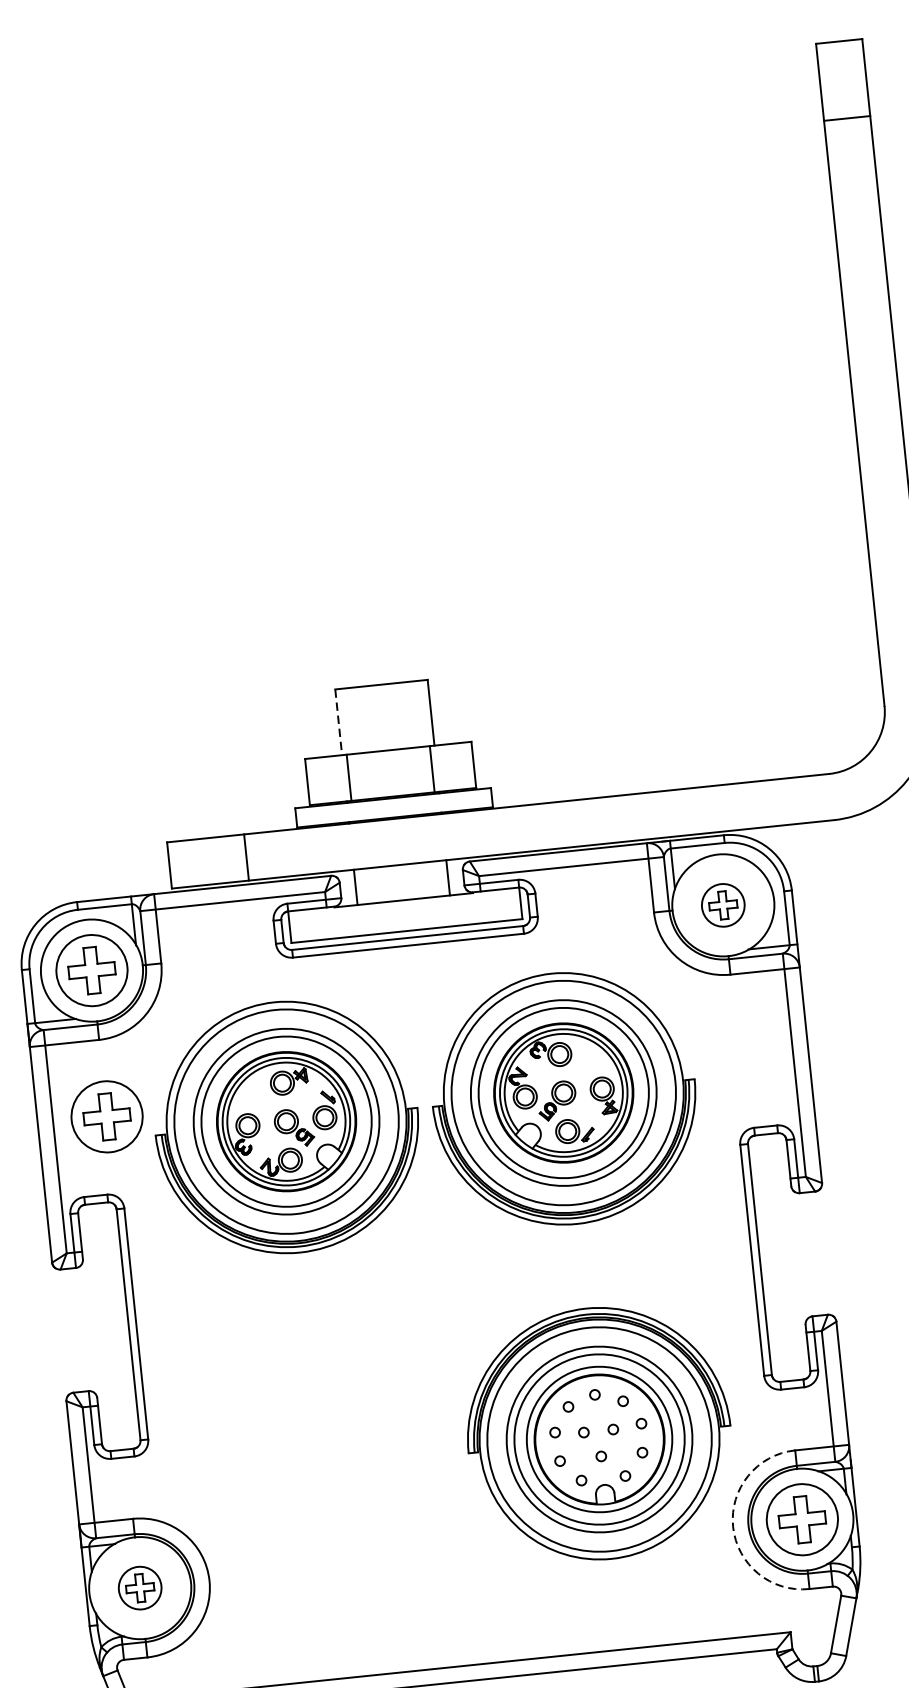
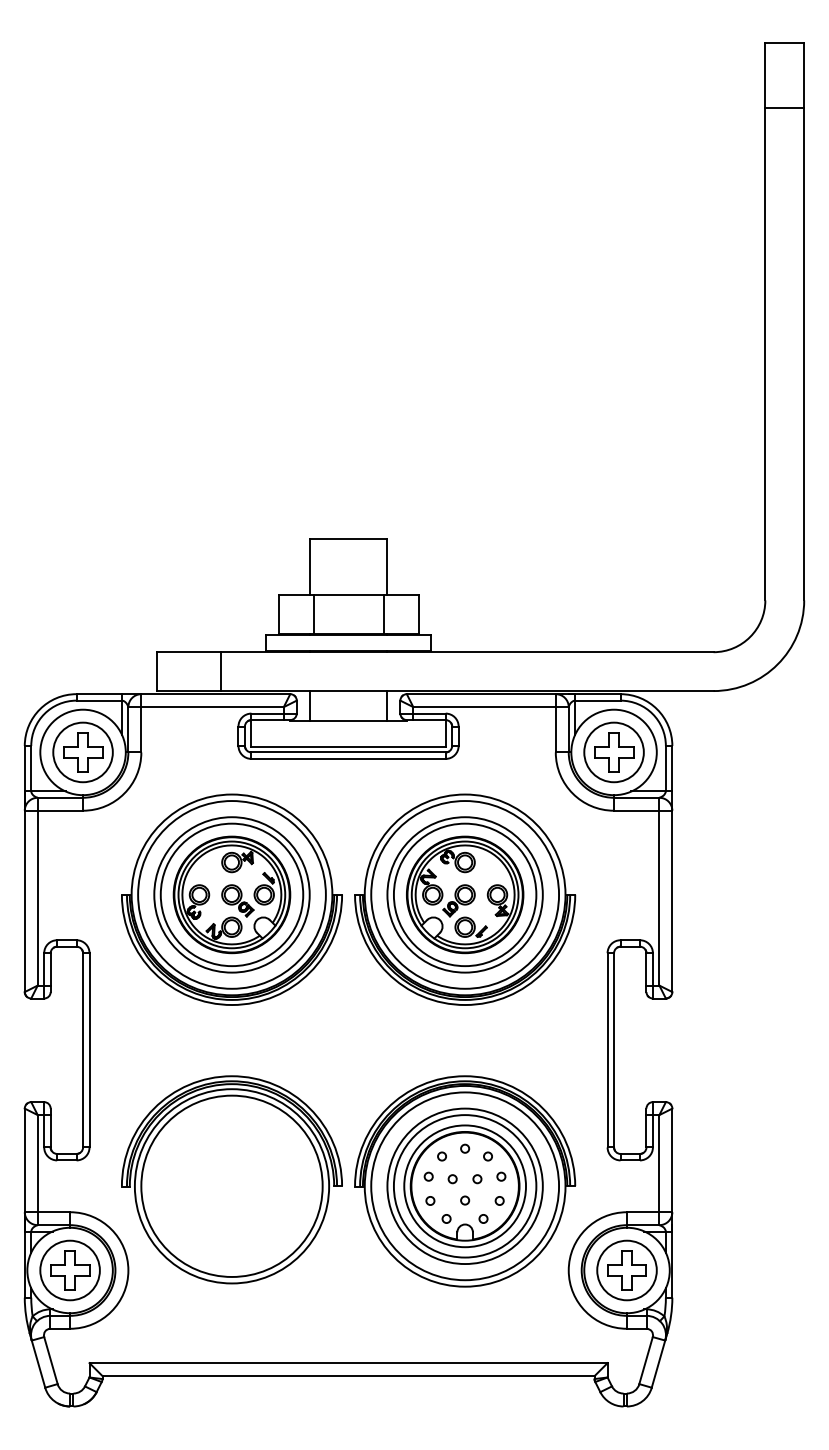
line: (338, 722) -> (309, 567), dashed -> solid
part: (722, 905) -> (613, 752), size x1.67
part: (106, 1116) -> (82, 875), removed
part: (320, 1460) -> (231, 1179), added
arc: (732, 1526) -> (568, 1270), dashed -> solid
part: (139, 1588) -> (69, 1270), size x1.67

